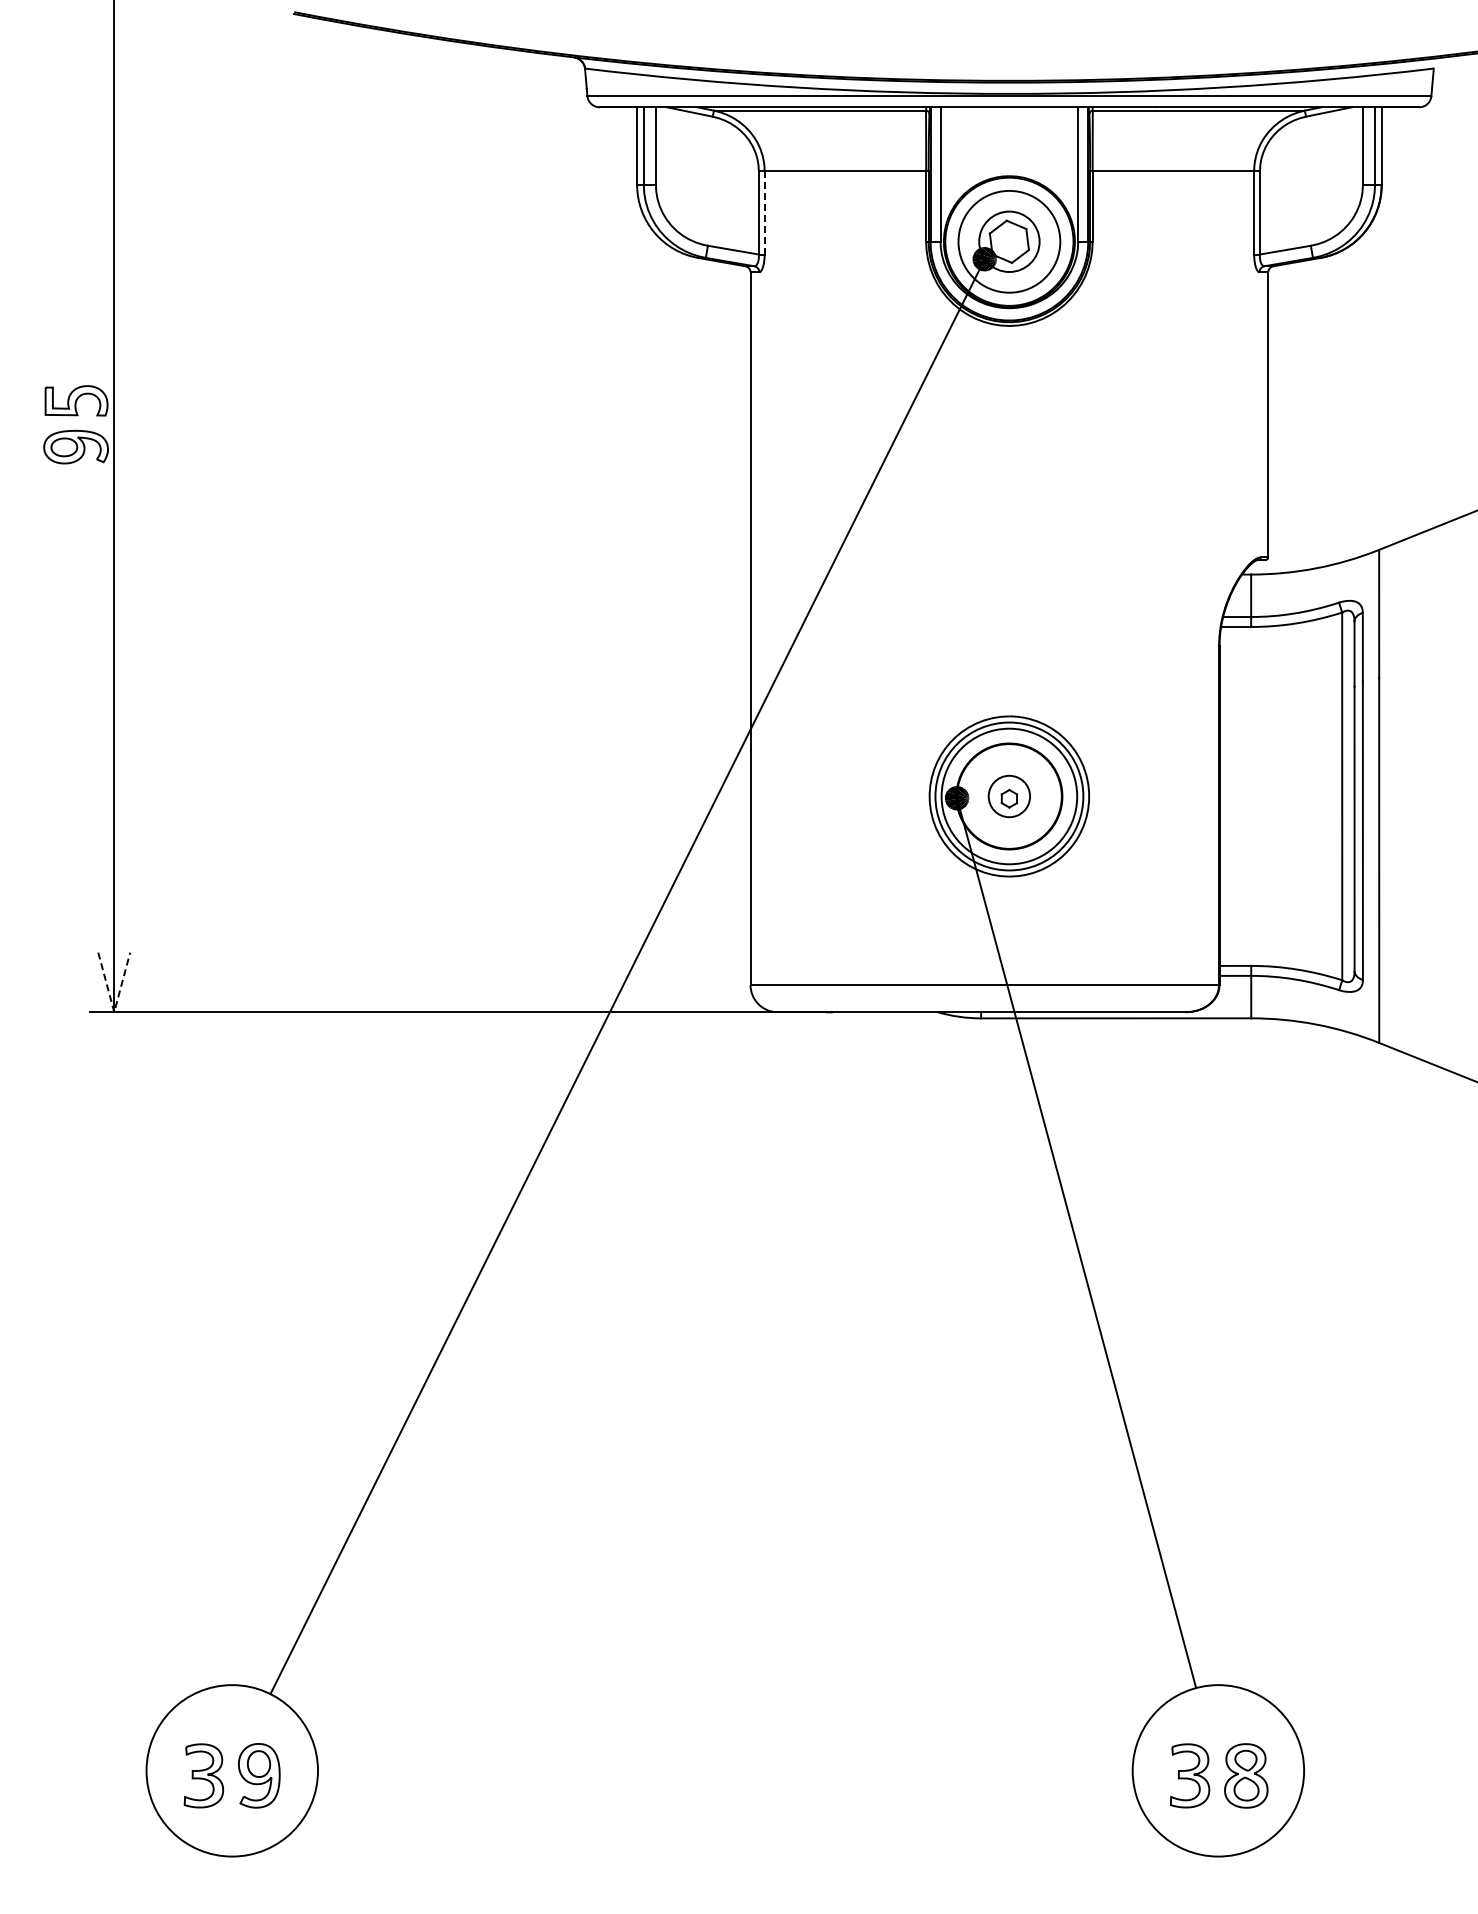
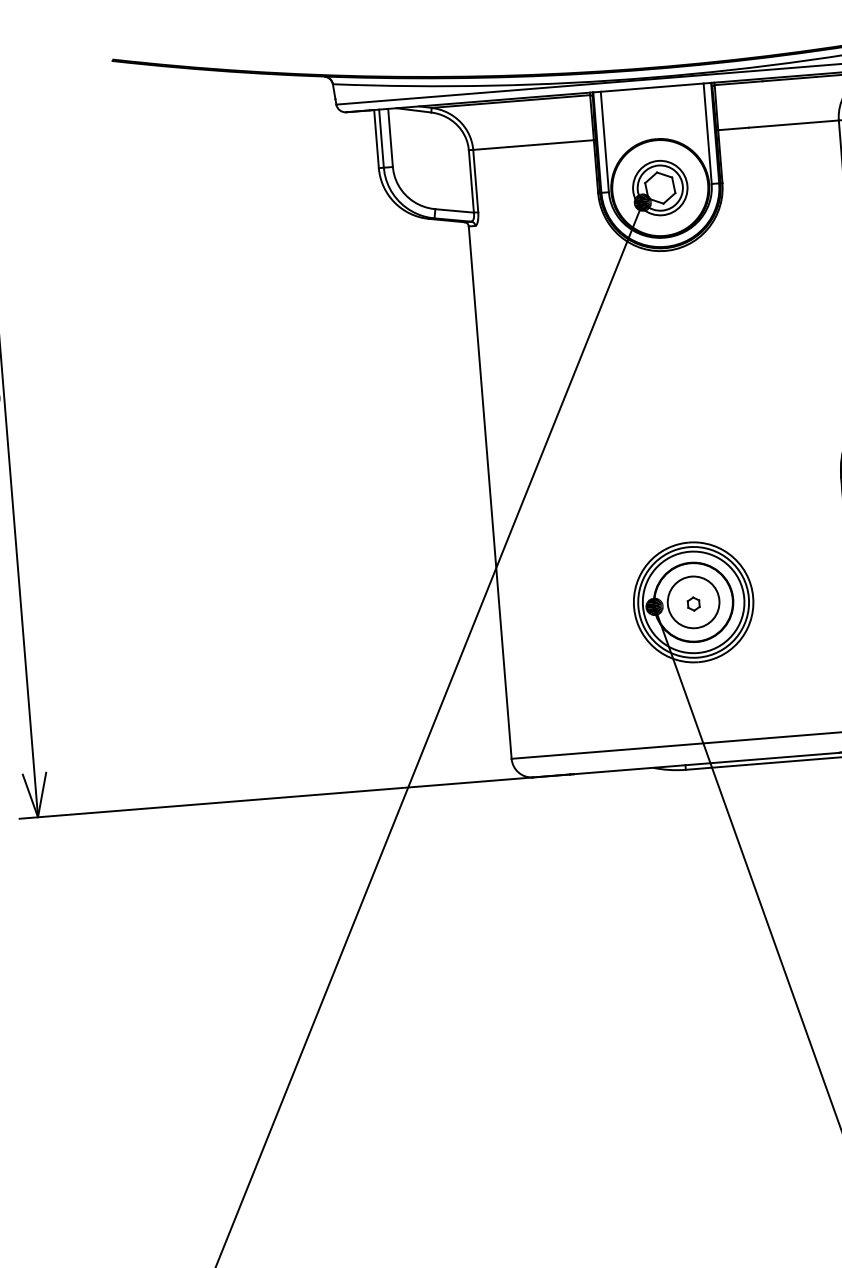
line: (764, 212) -> (475, 180), dashed -> solid
circle: (1009, 241) -> (660, 187), size x0.71
circle: (1008, 796) -> (692, 602), size x1.67
line: (114, 1012) -> (38, 817), dashed -> solid

